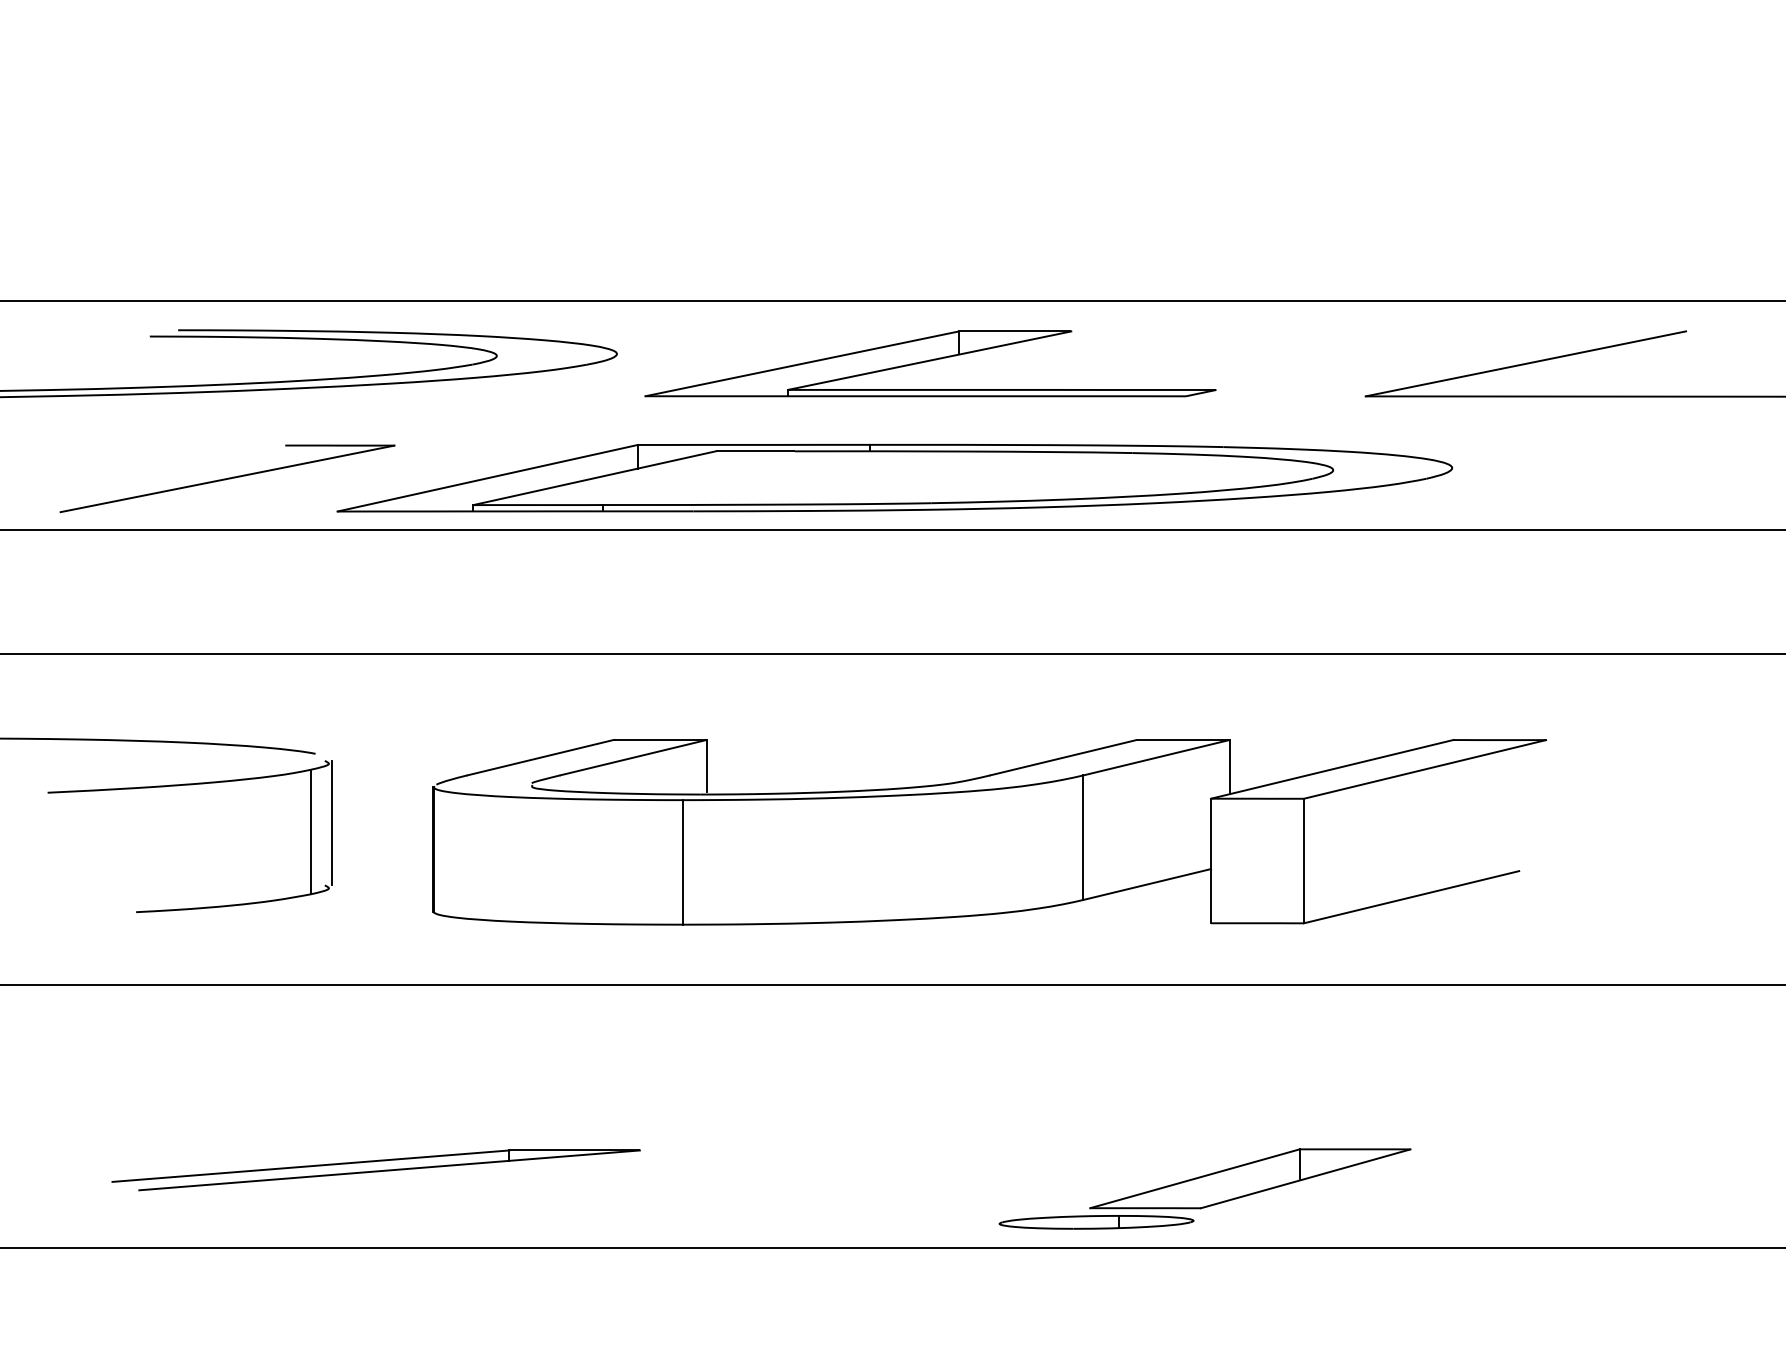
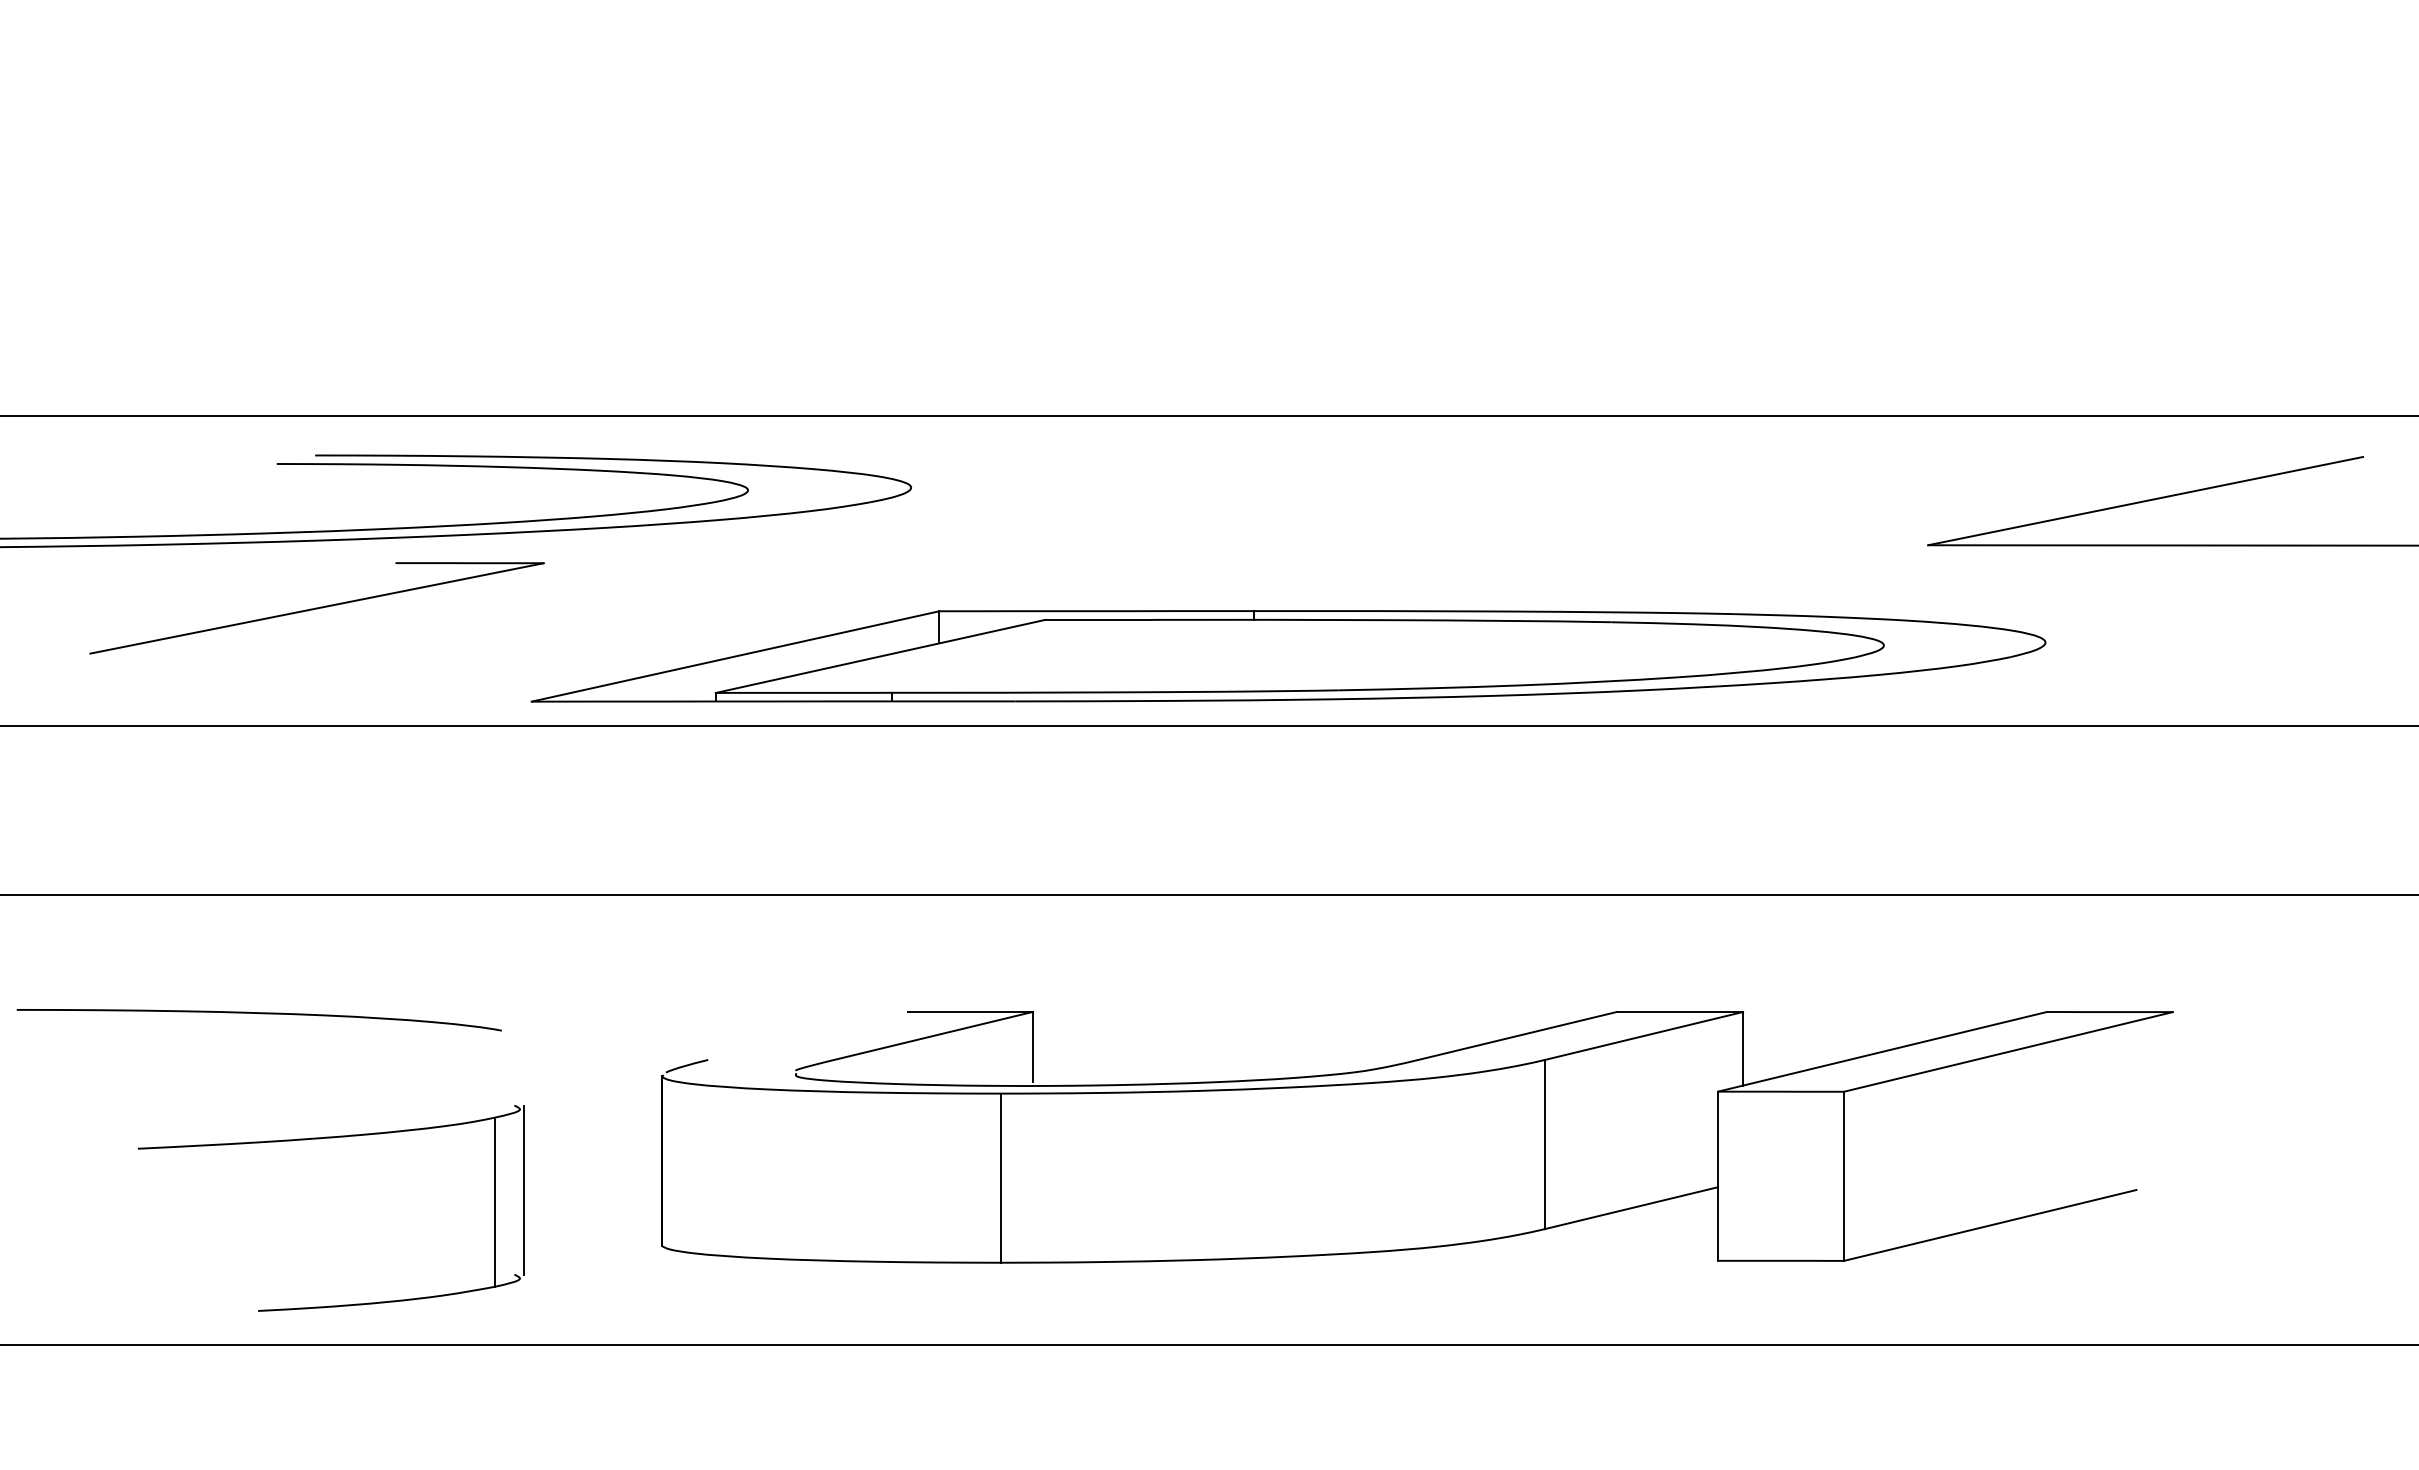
part: (930, 363) -> (1336, 500), removed
part: (227, 478) -> (317, 607), moved
line: (540, 757) -> (807, 1035), removed
part: (189, 785) -> (330, 1138), moved

